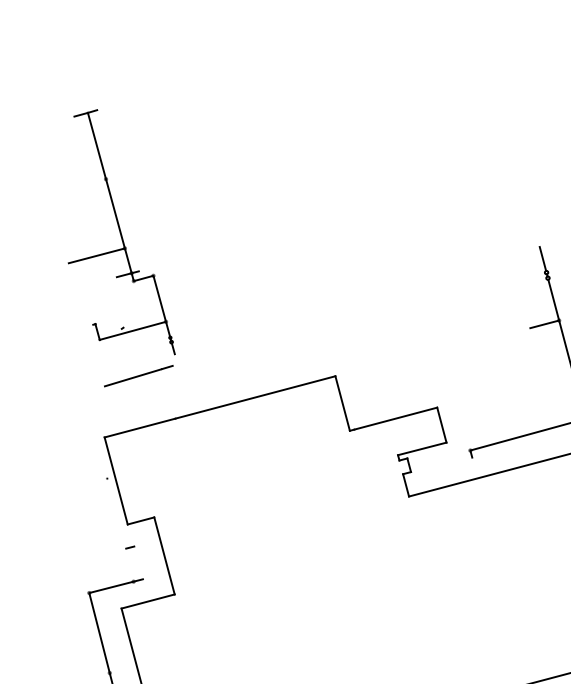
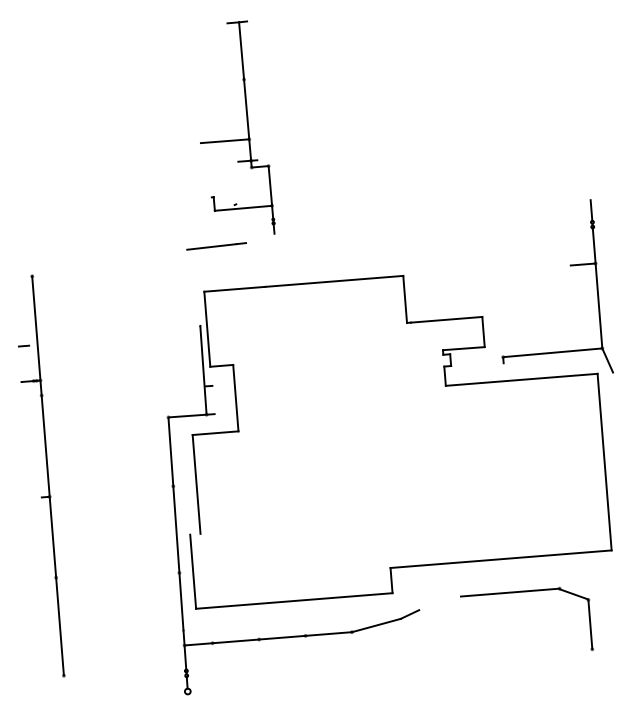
line: (138, 376) -> (216, 246), moved
line: (120, 529) -> (203, 369), added

